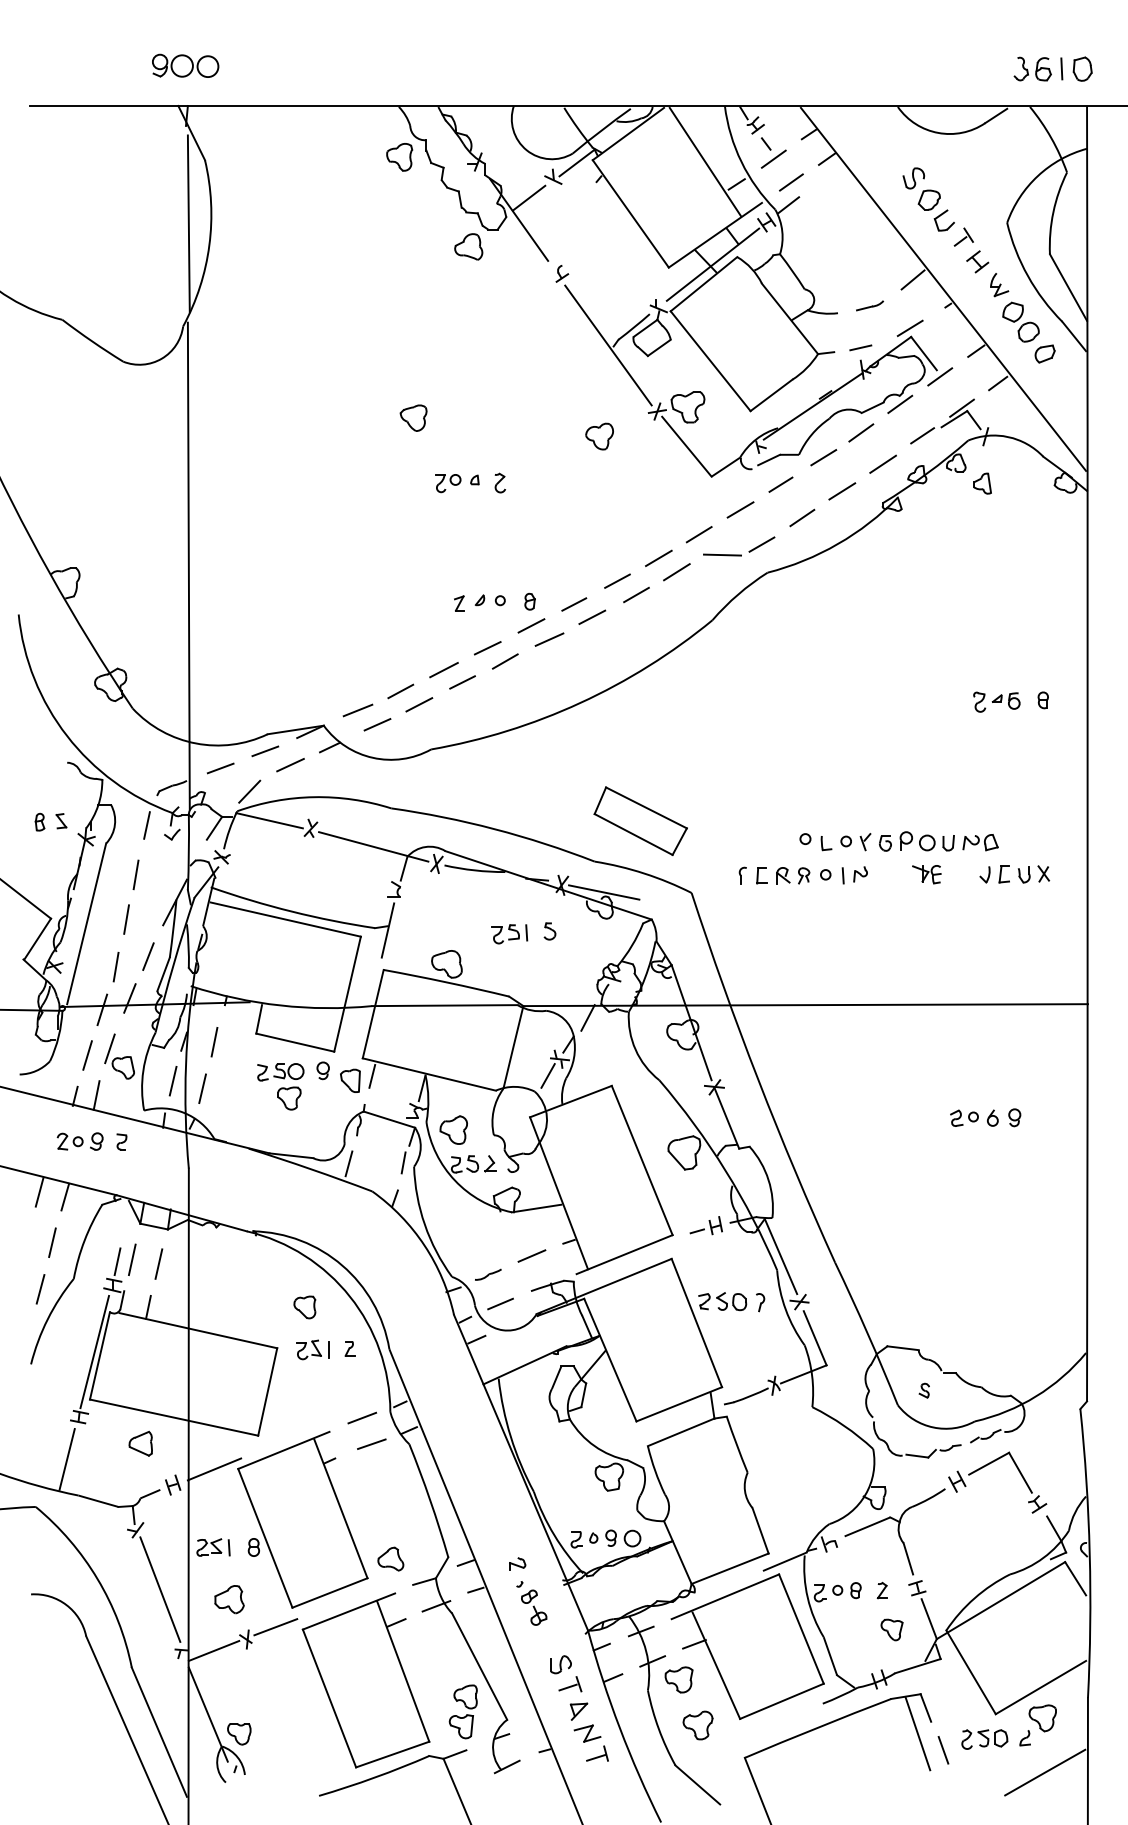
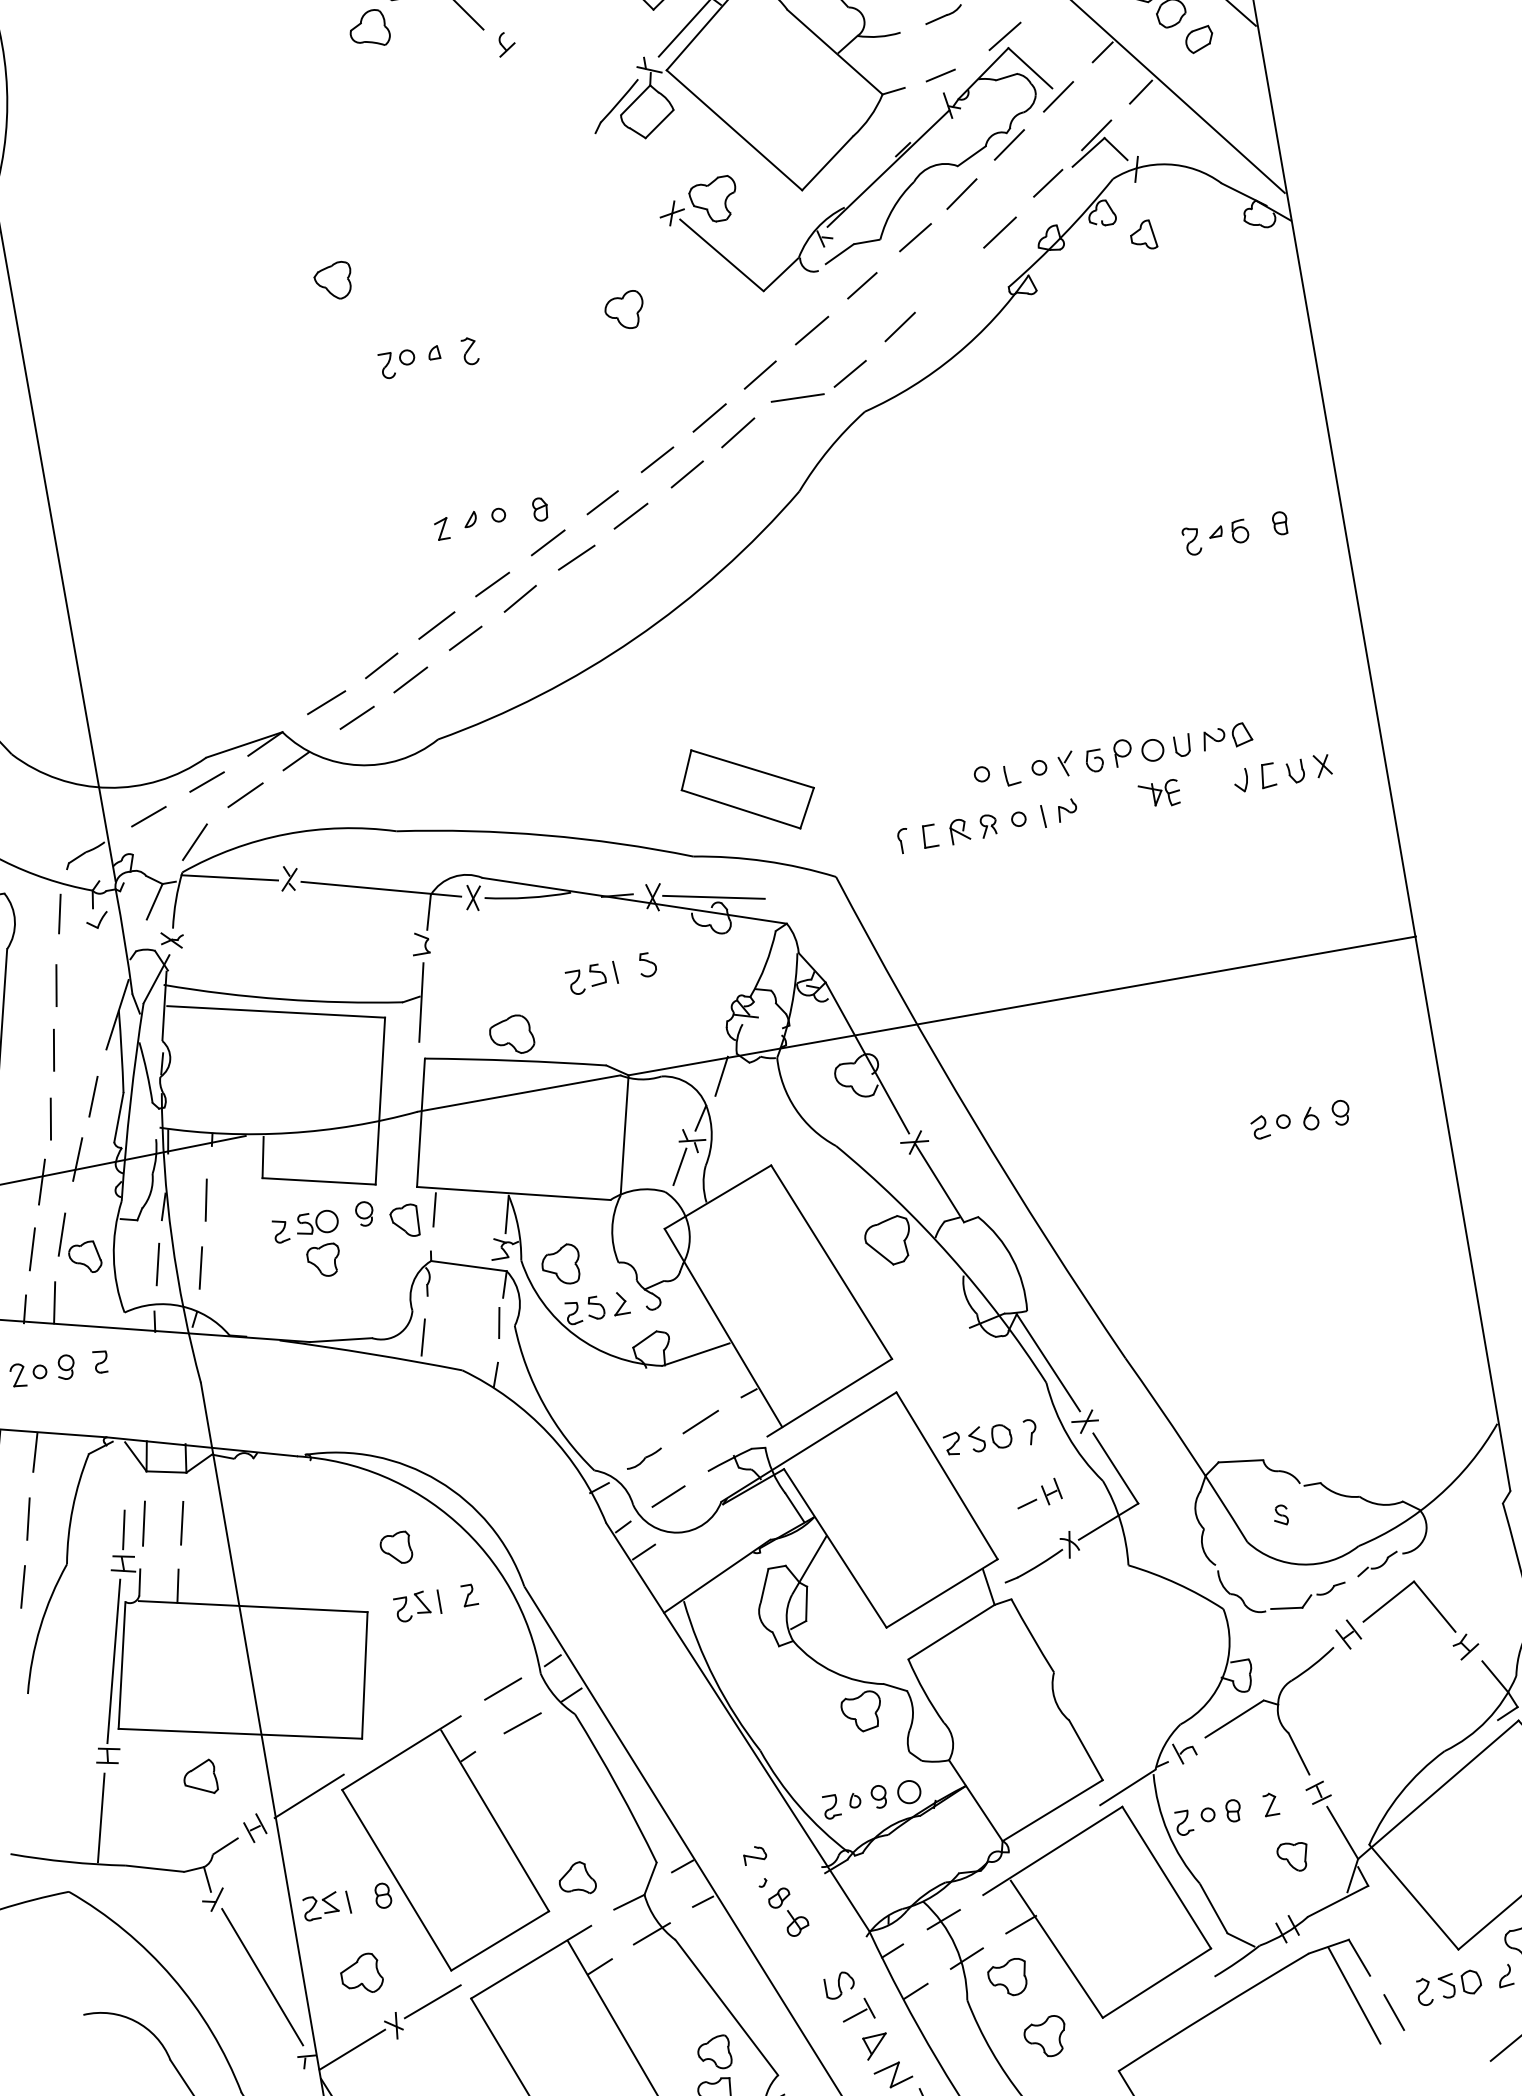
line: (608, 345) -> (588, 133), removed
part: (599, 436) -> (624, 310), moved
line: (842, 491) -> (949, 280), removed
part: (705, 1225) -> (1037, 1493), moved

